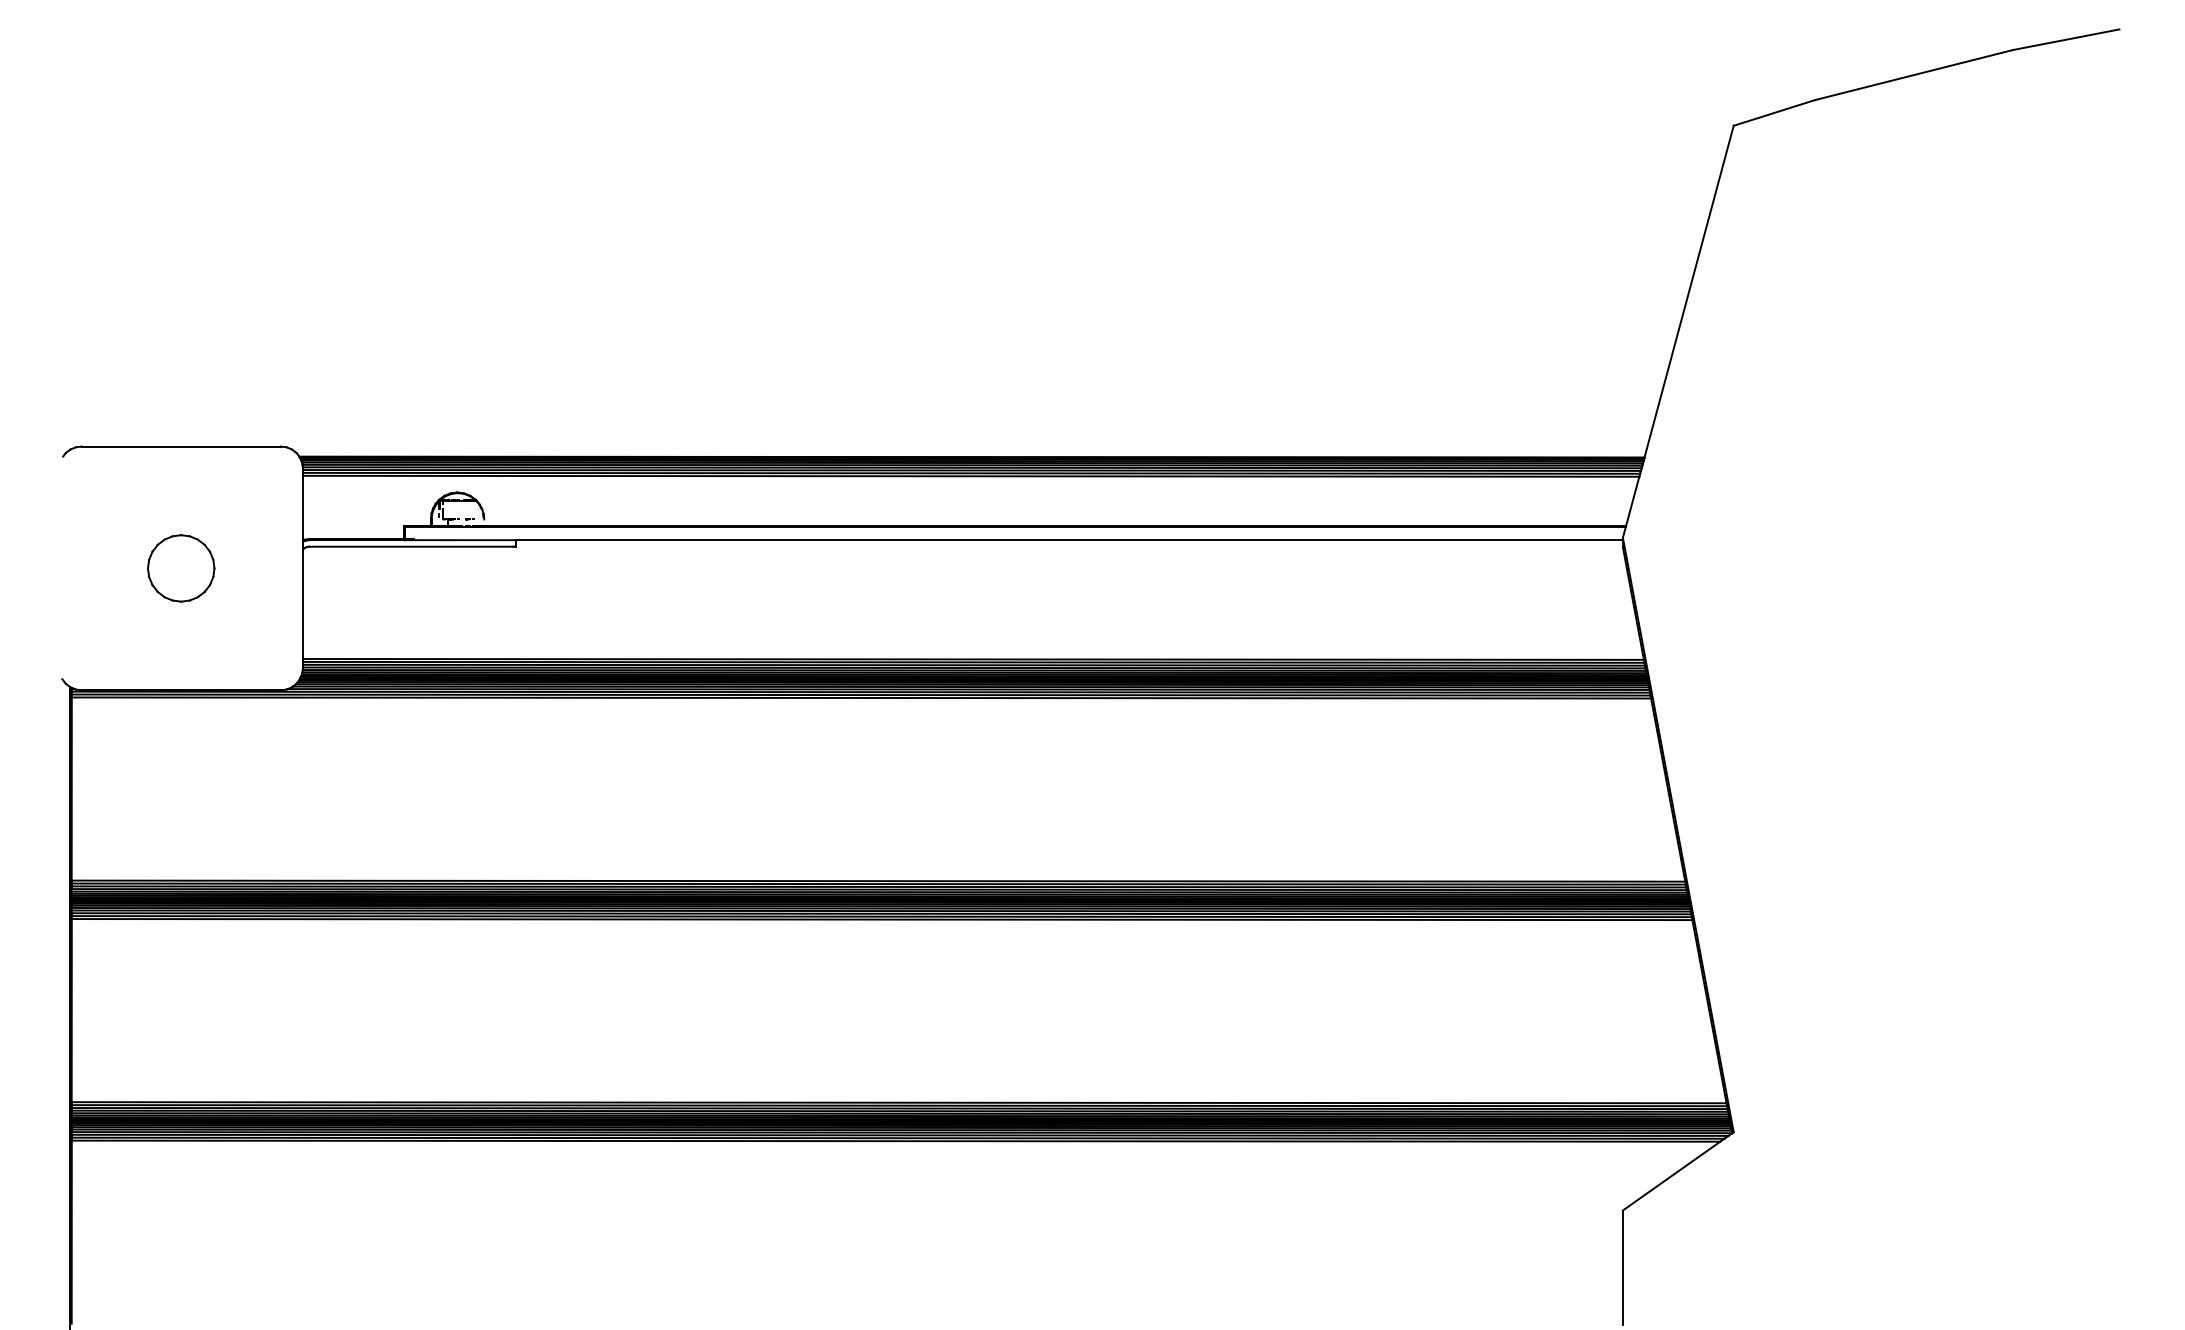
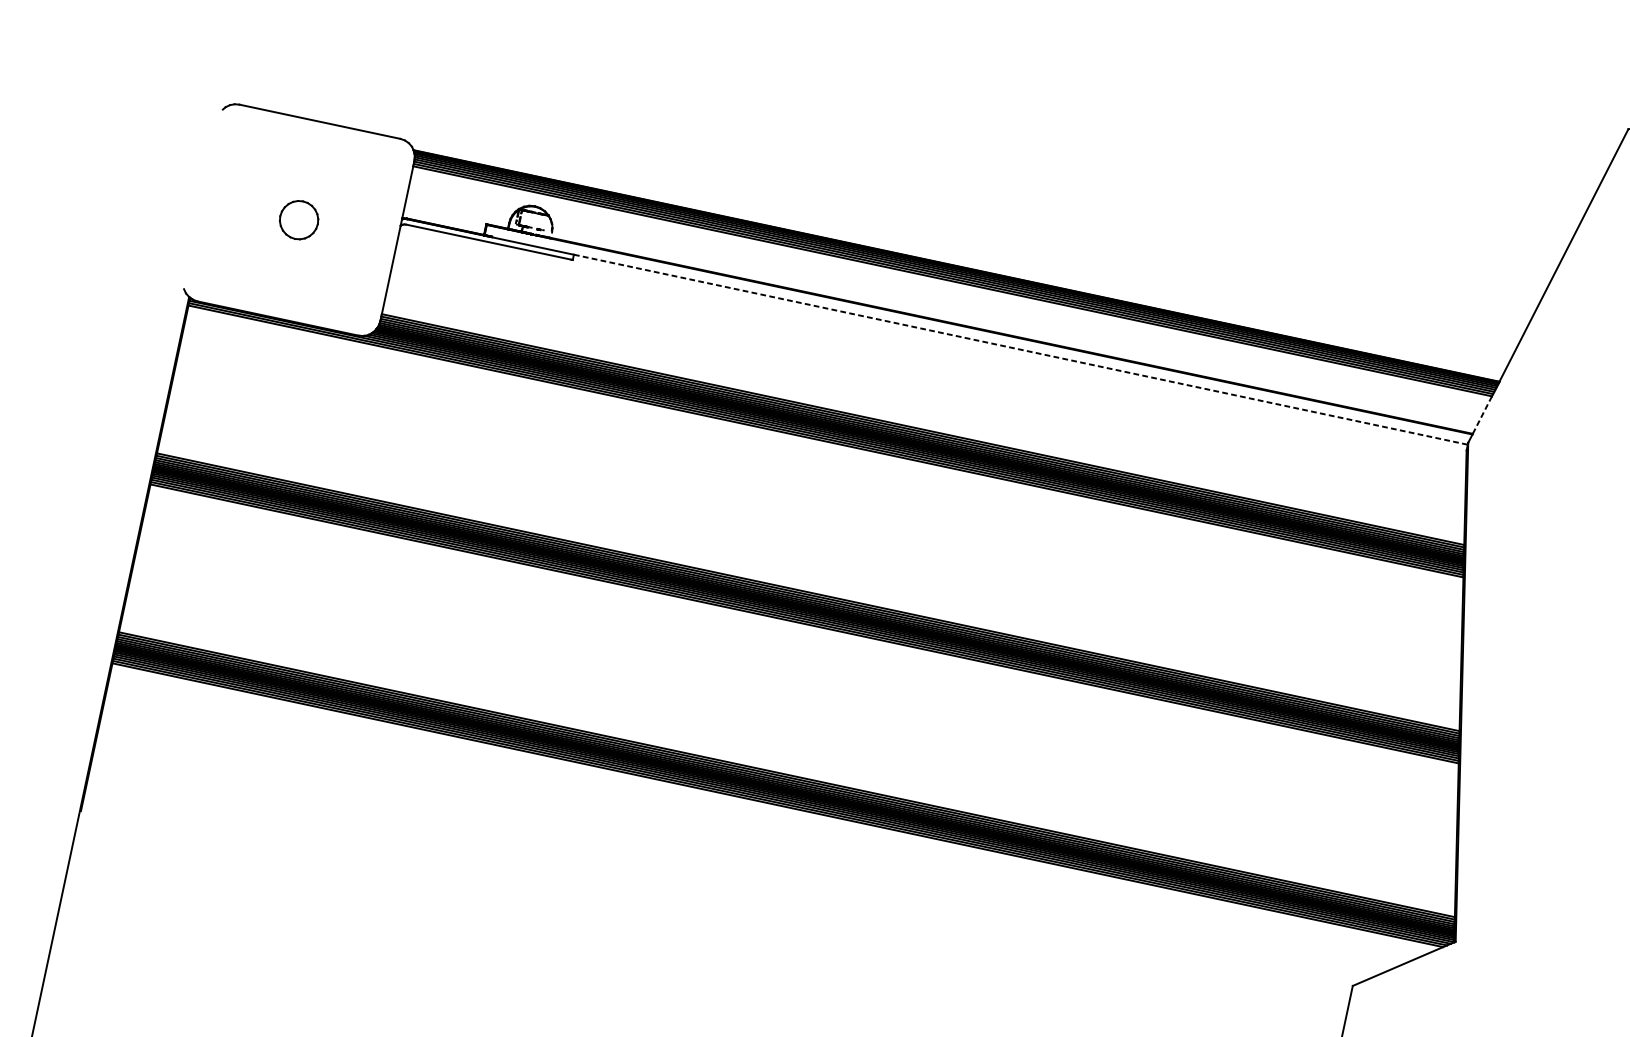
line: (1632, 501) -> (1482, 415), solid -> dashed
line: (1069, 540) -> (1020, 350), solid -> dashed
part: (181, 568) -> (299, 220), size x0.7

